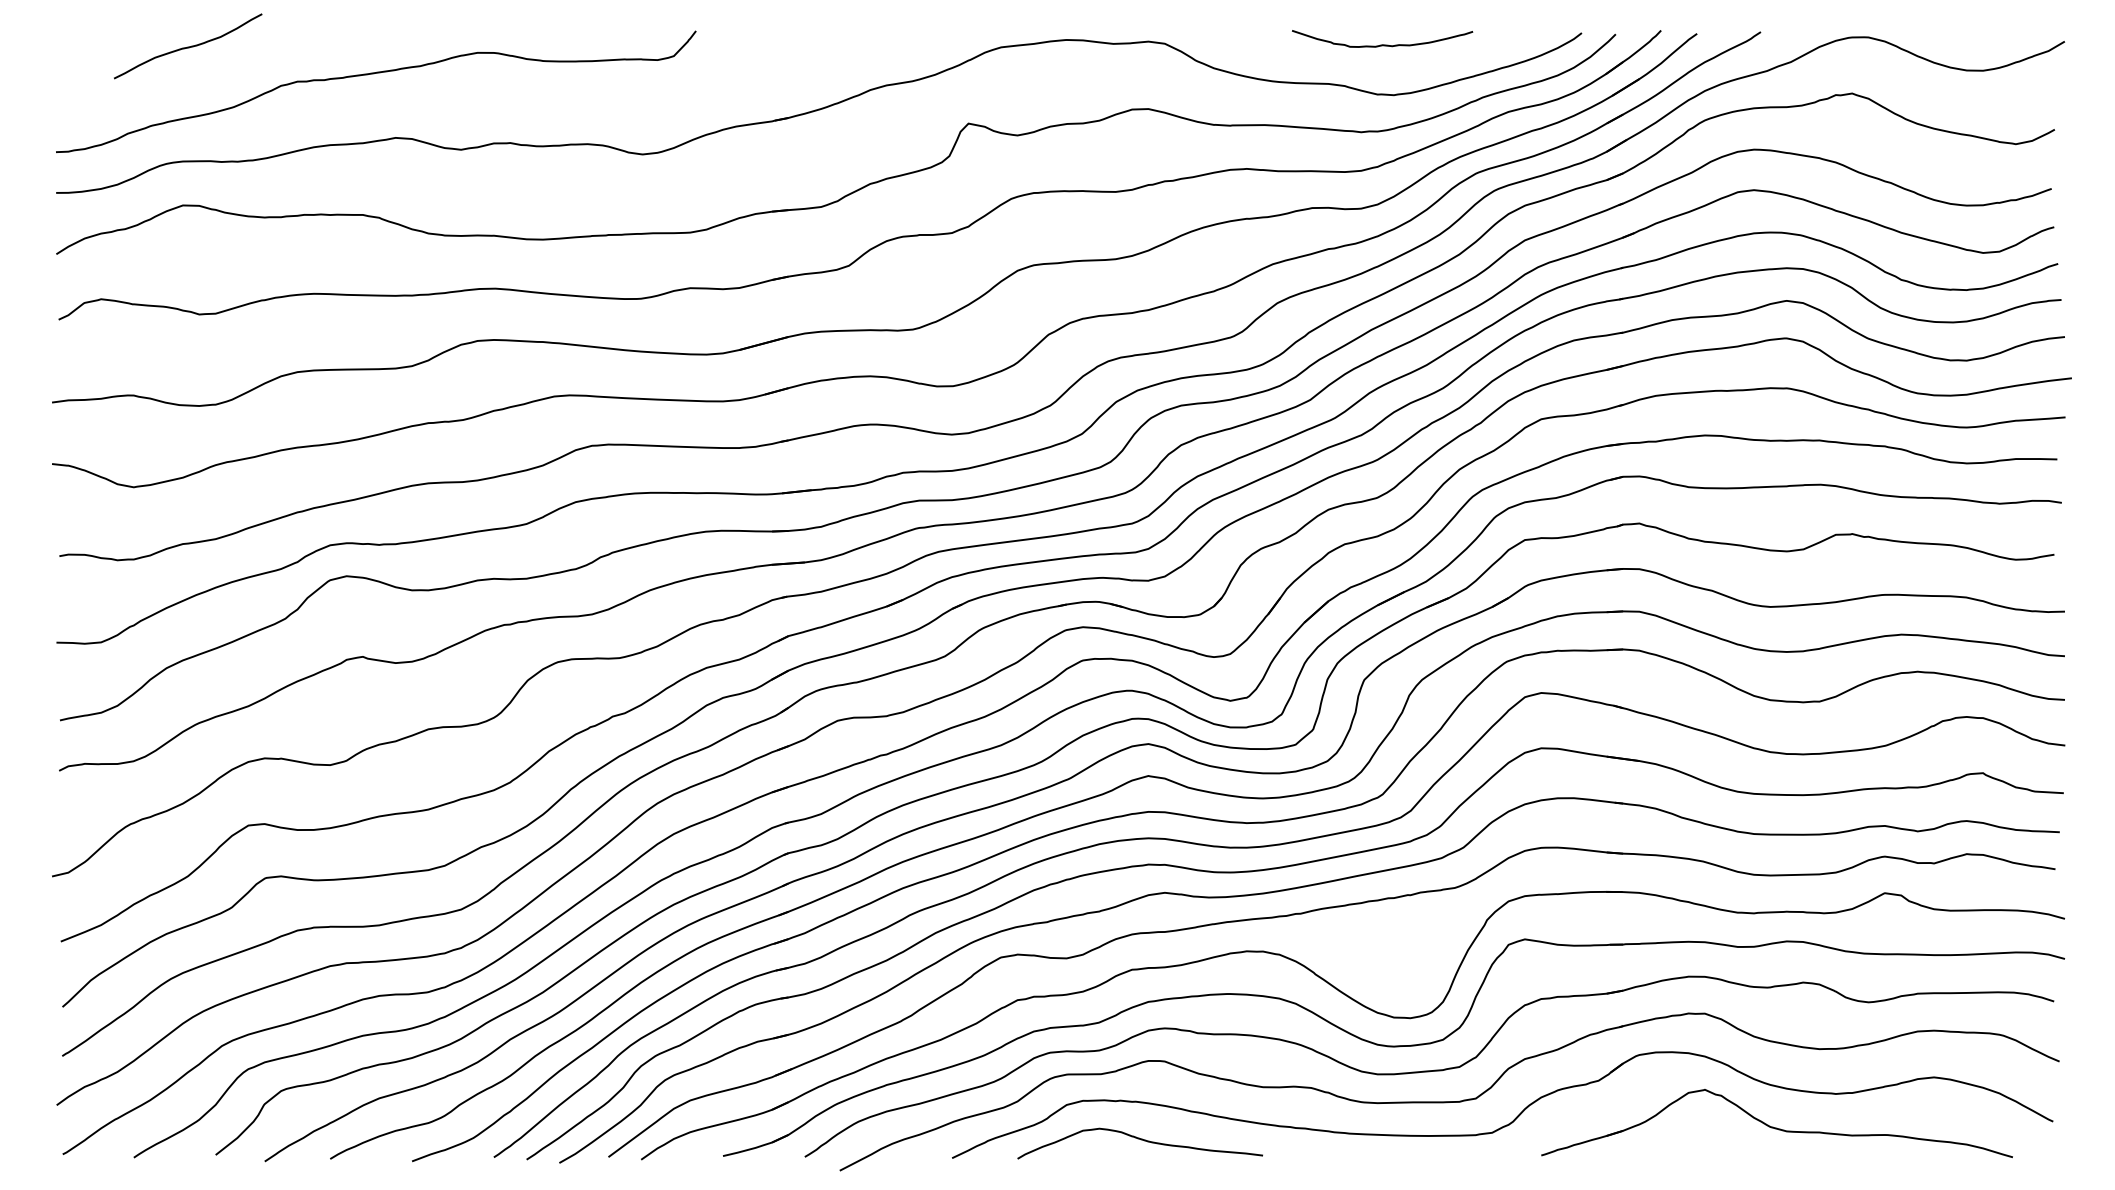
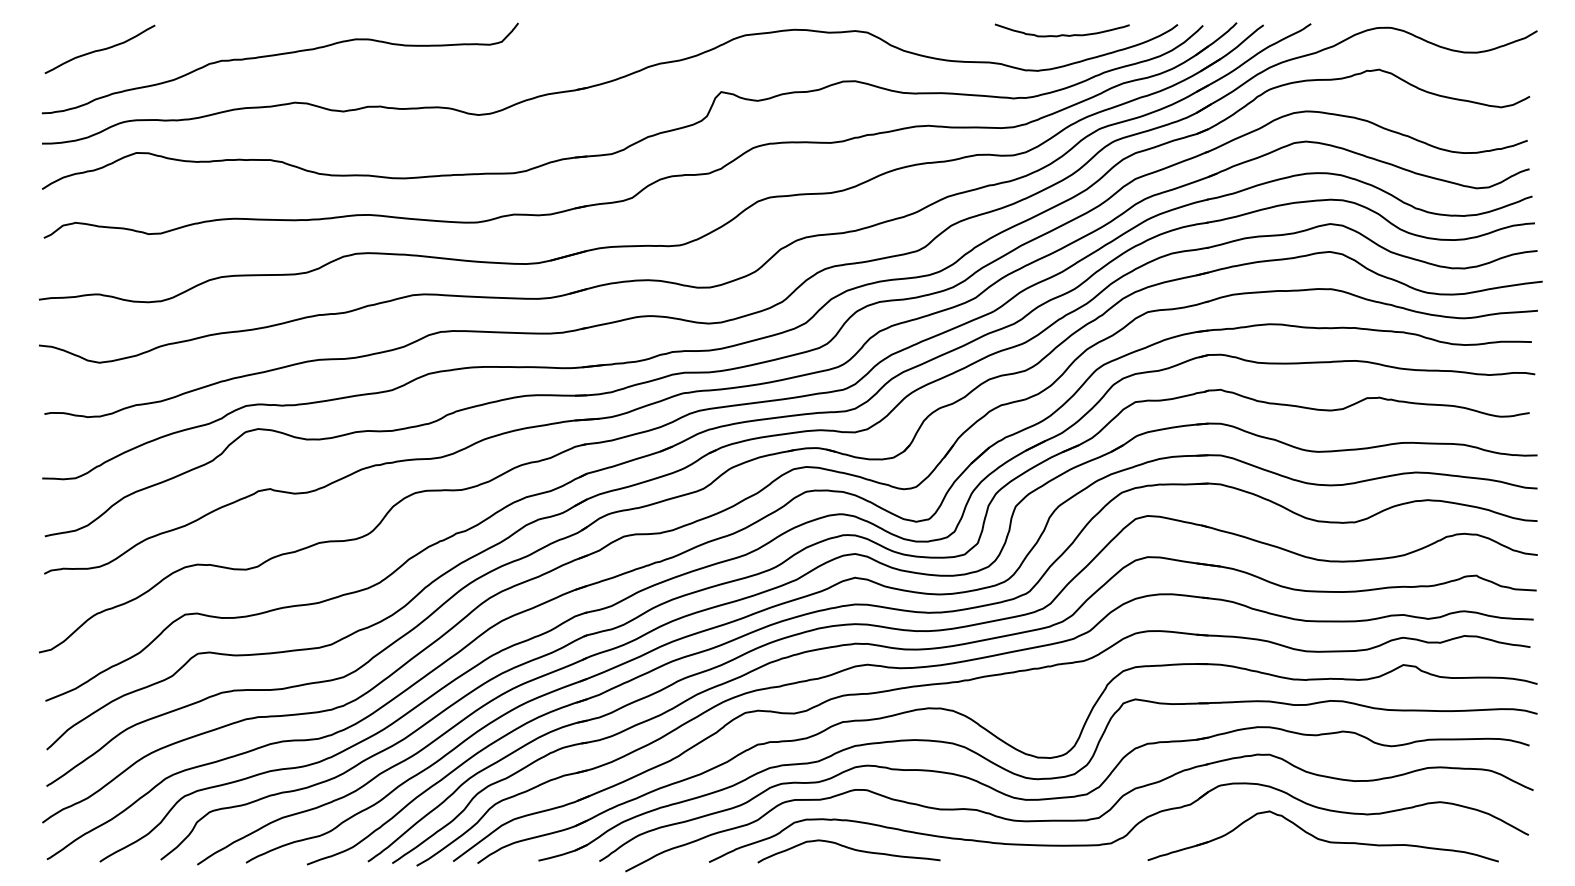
curve: (1382, 44) -> (1062, 34), moved
curve: (188, 46) -> (100, 49), moved

